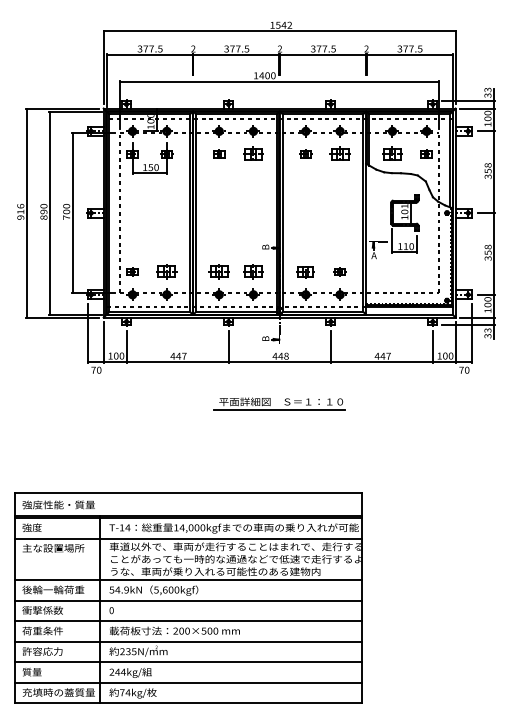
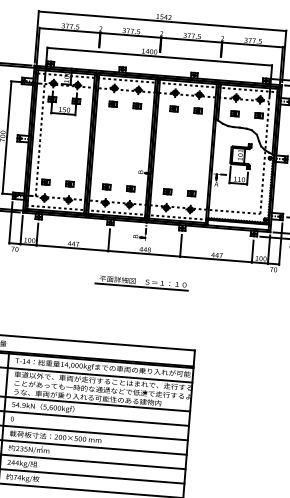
part: (253, 153) -> (137, 105), size x0.62
part: (339, 153) -> (197, 110), size x0.62
part: (392, 153) -> (235, 113), size x0.62
part: (166, 271) -> (69, 183), size x0.62
part: (219, 271) -> (106, 186), size x0.62
part: (253, 271) -> (130, 188), size x0.62
part: (305, 271) -> (167, 191), size x0.71

